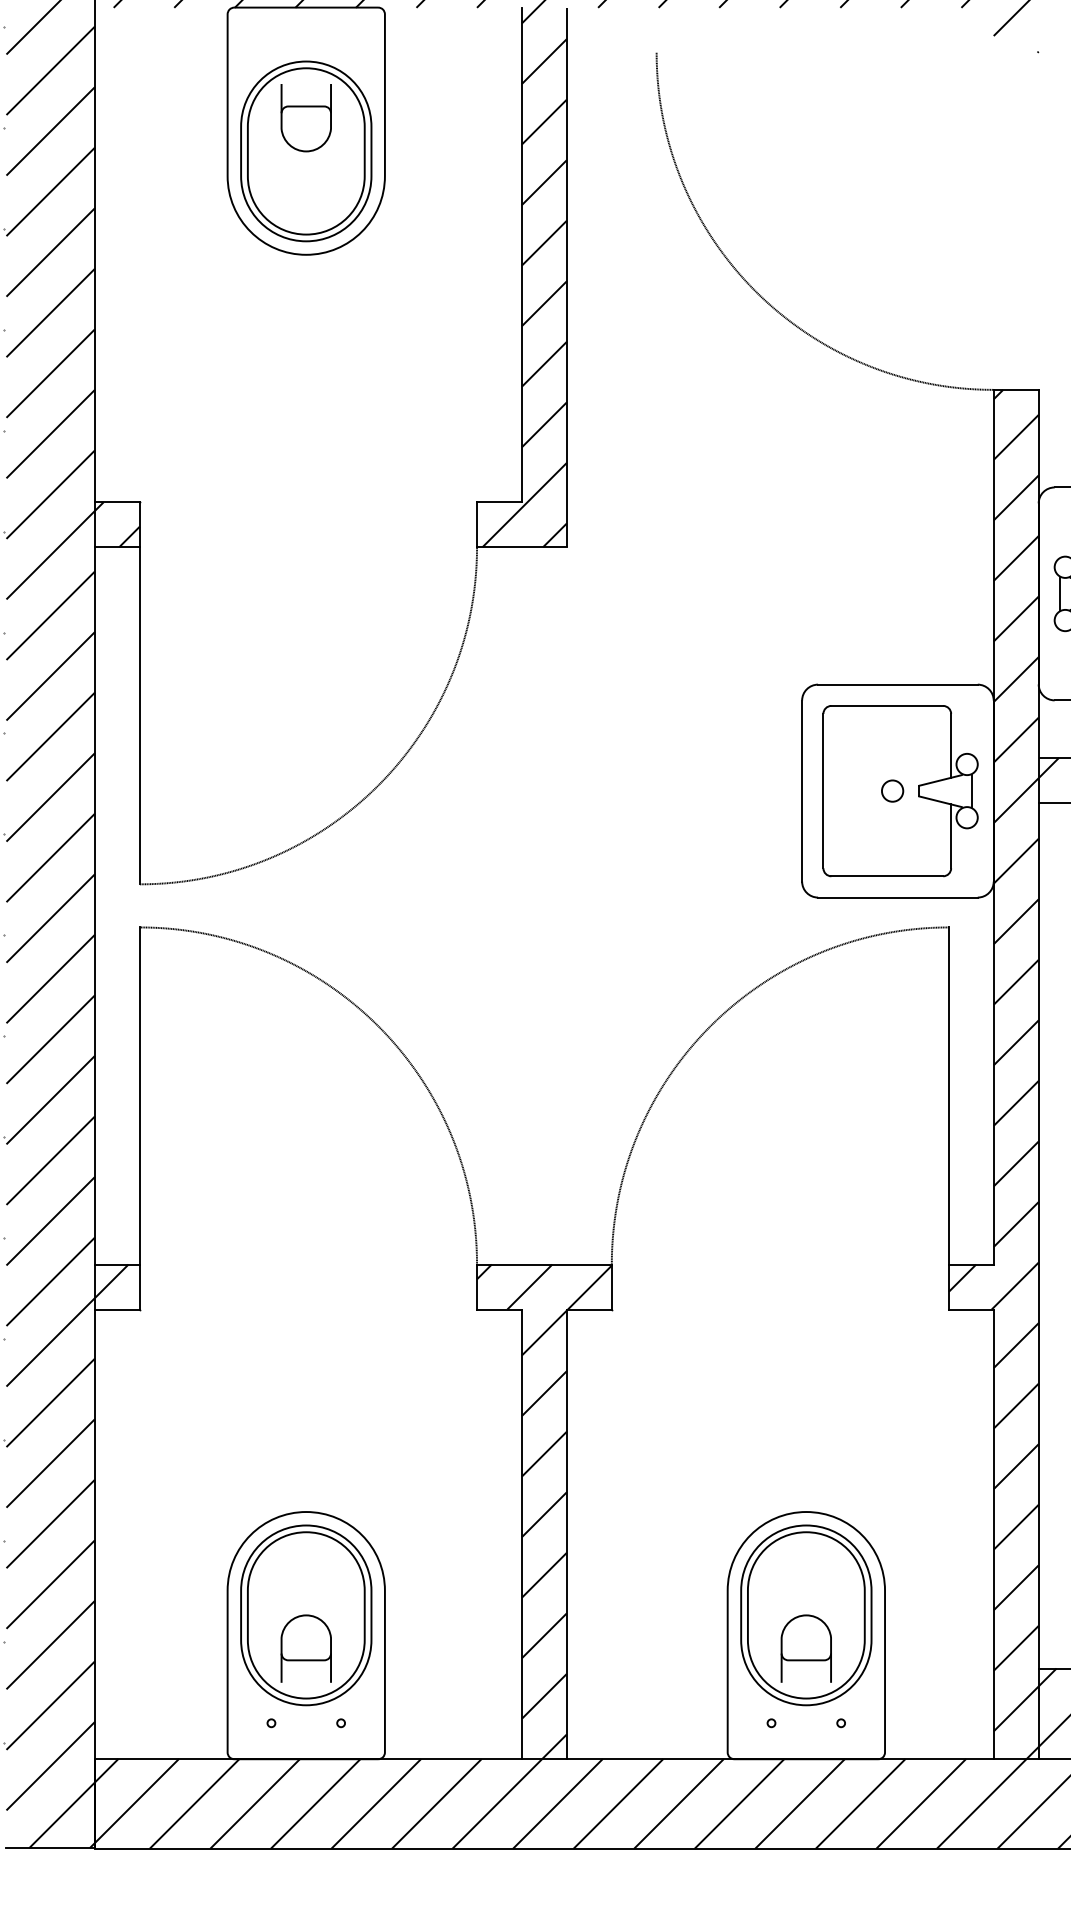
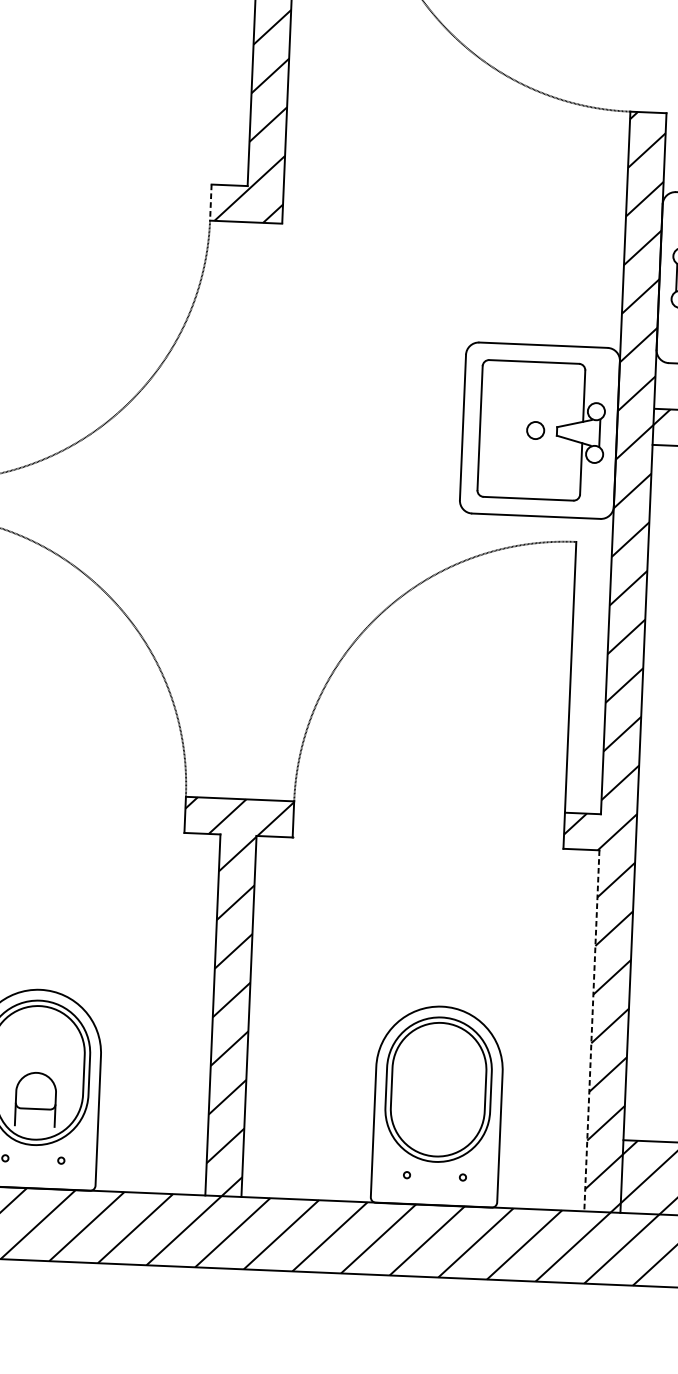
line: (477, 525) -> (211, 203), solid -> dashed
line: (993, 1534) -> (591, 1031), solid -> dashed
part: (805, 1648) -> (436, 1116), removed

